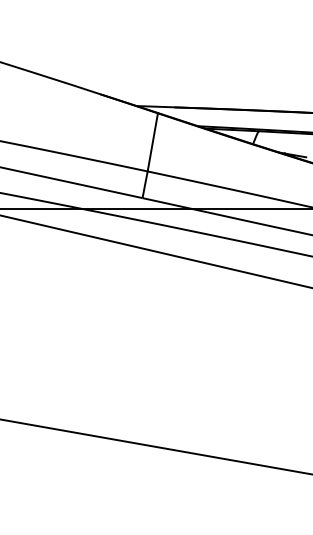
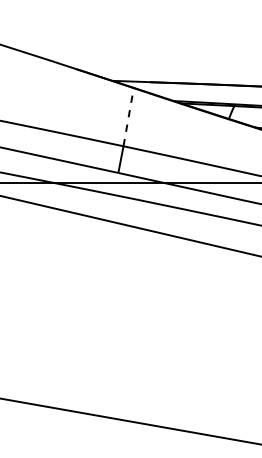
line: (152, 142) -> (128, 117), solid -> dashed

